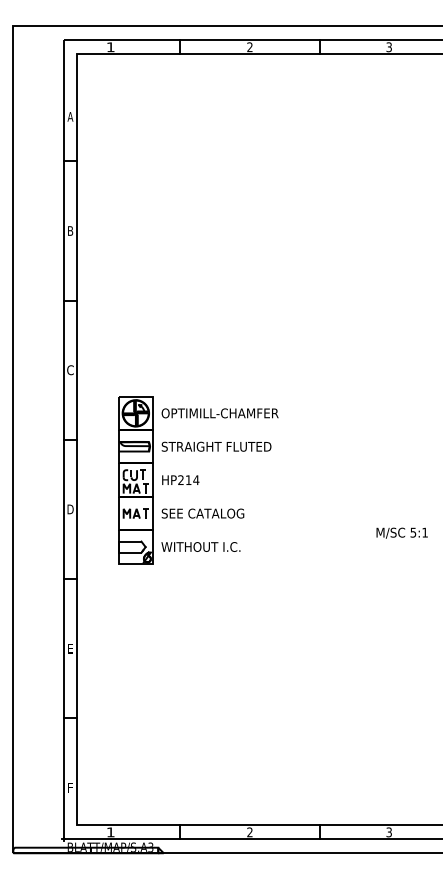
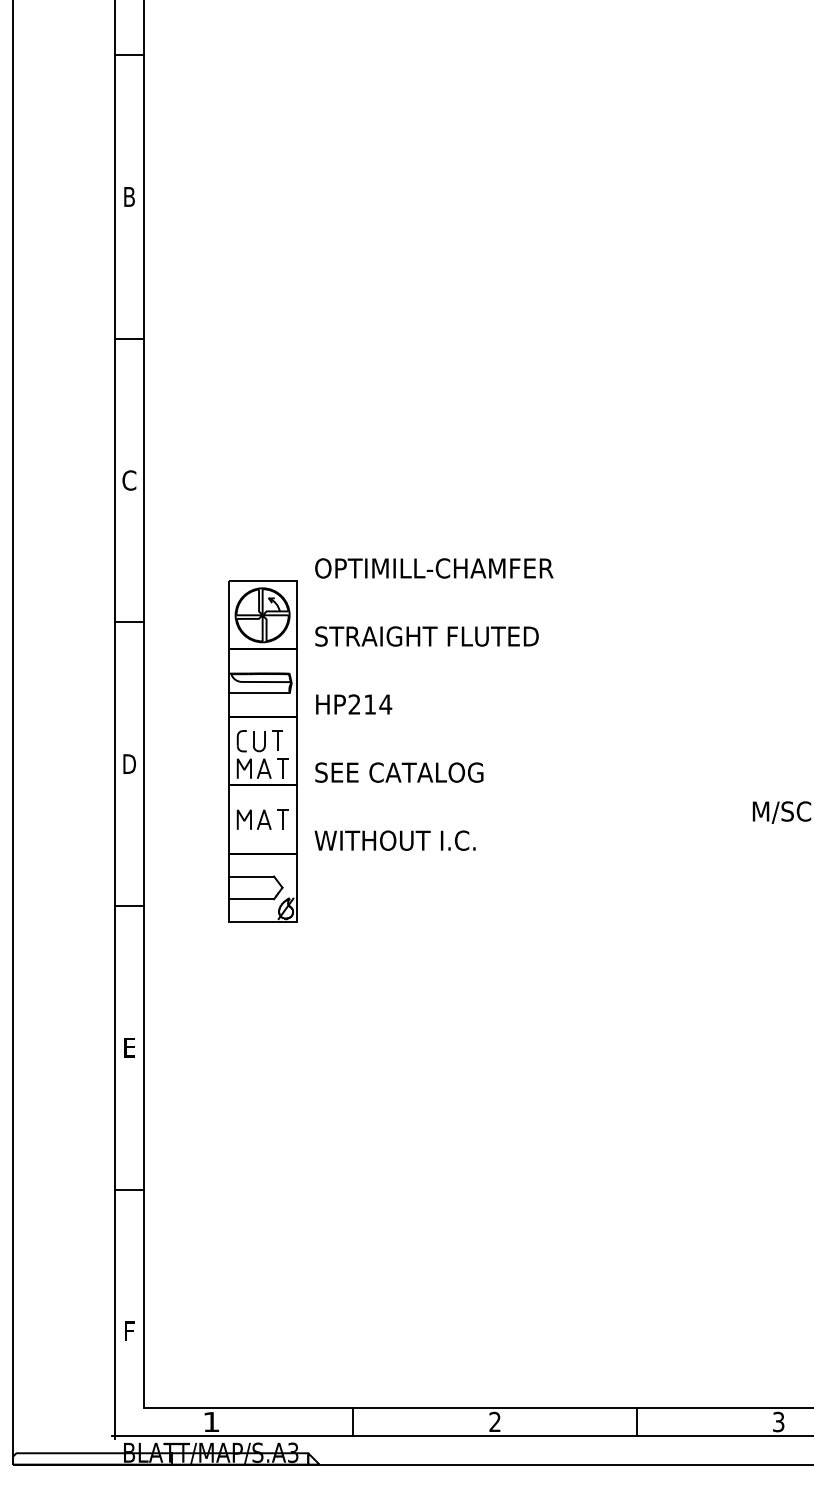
part: (135, 480) -> (261, 752), moved

